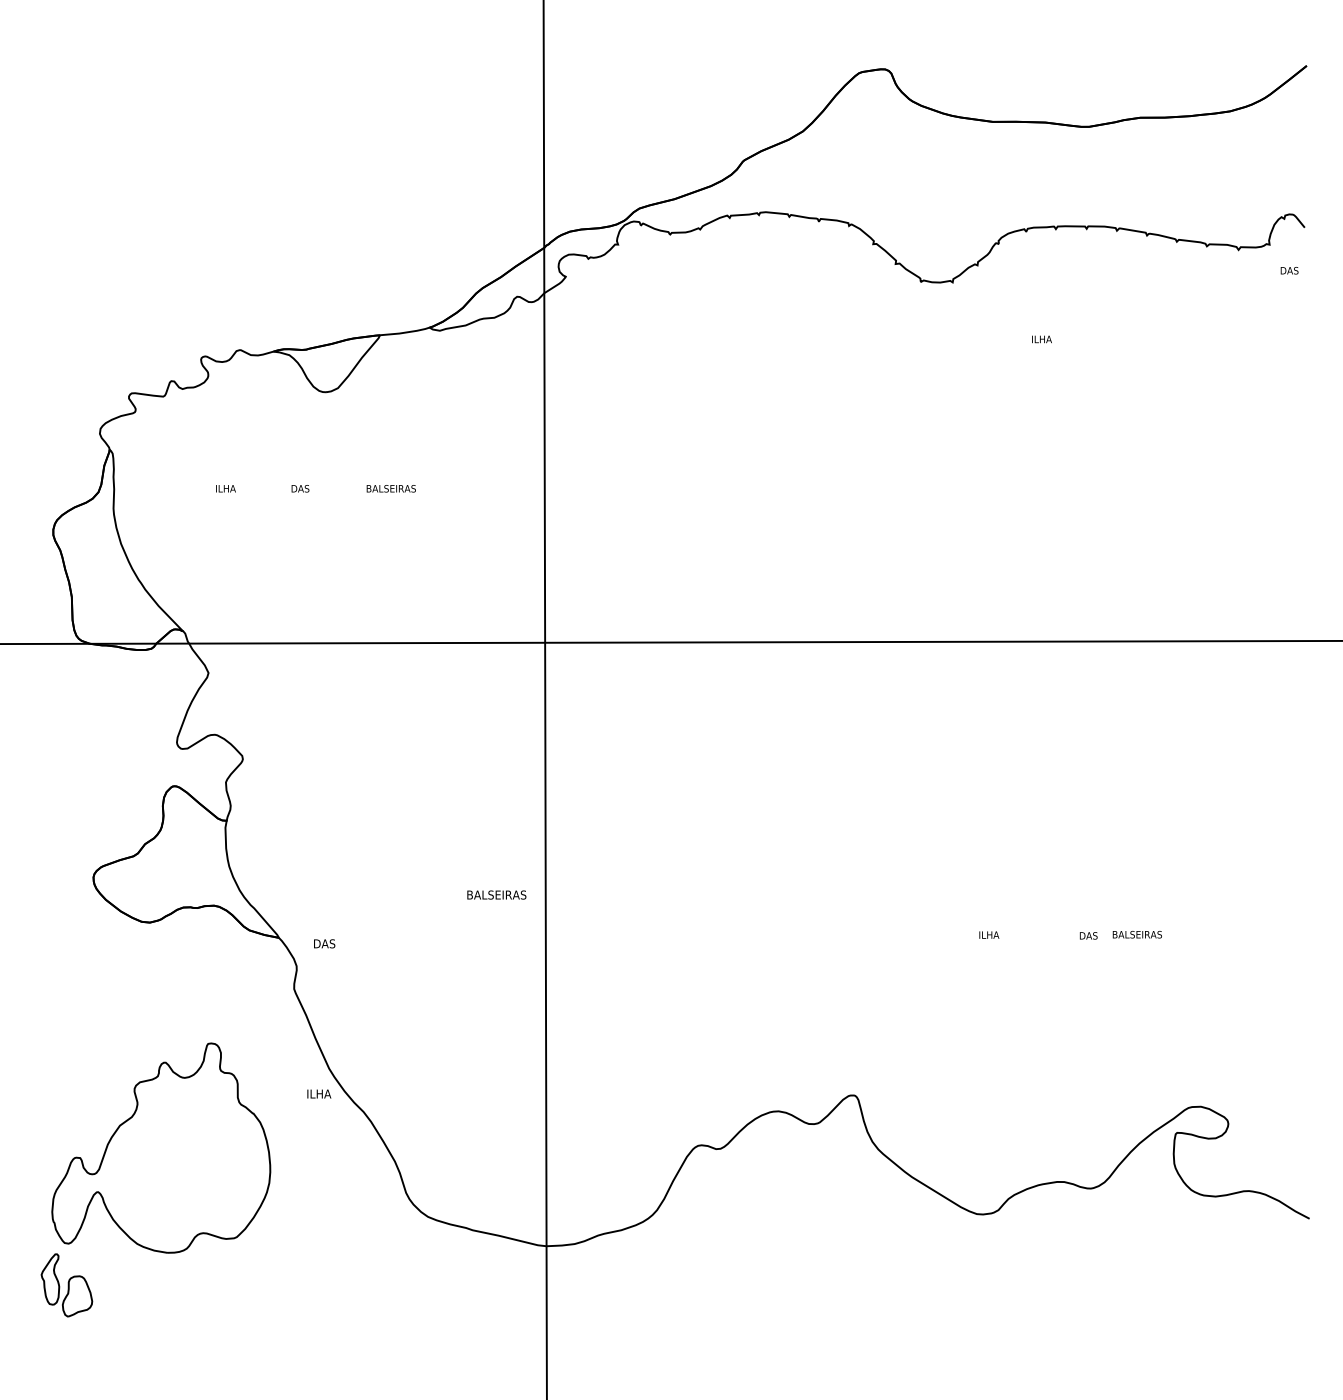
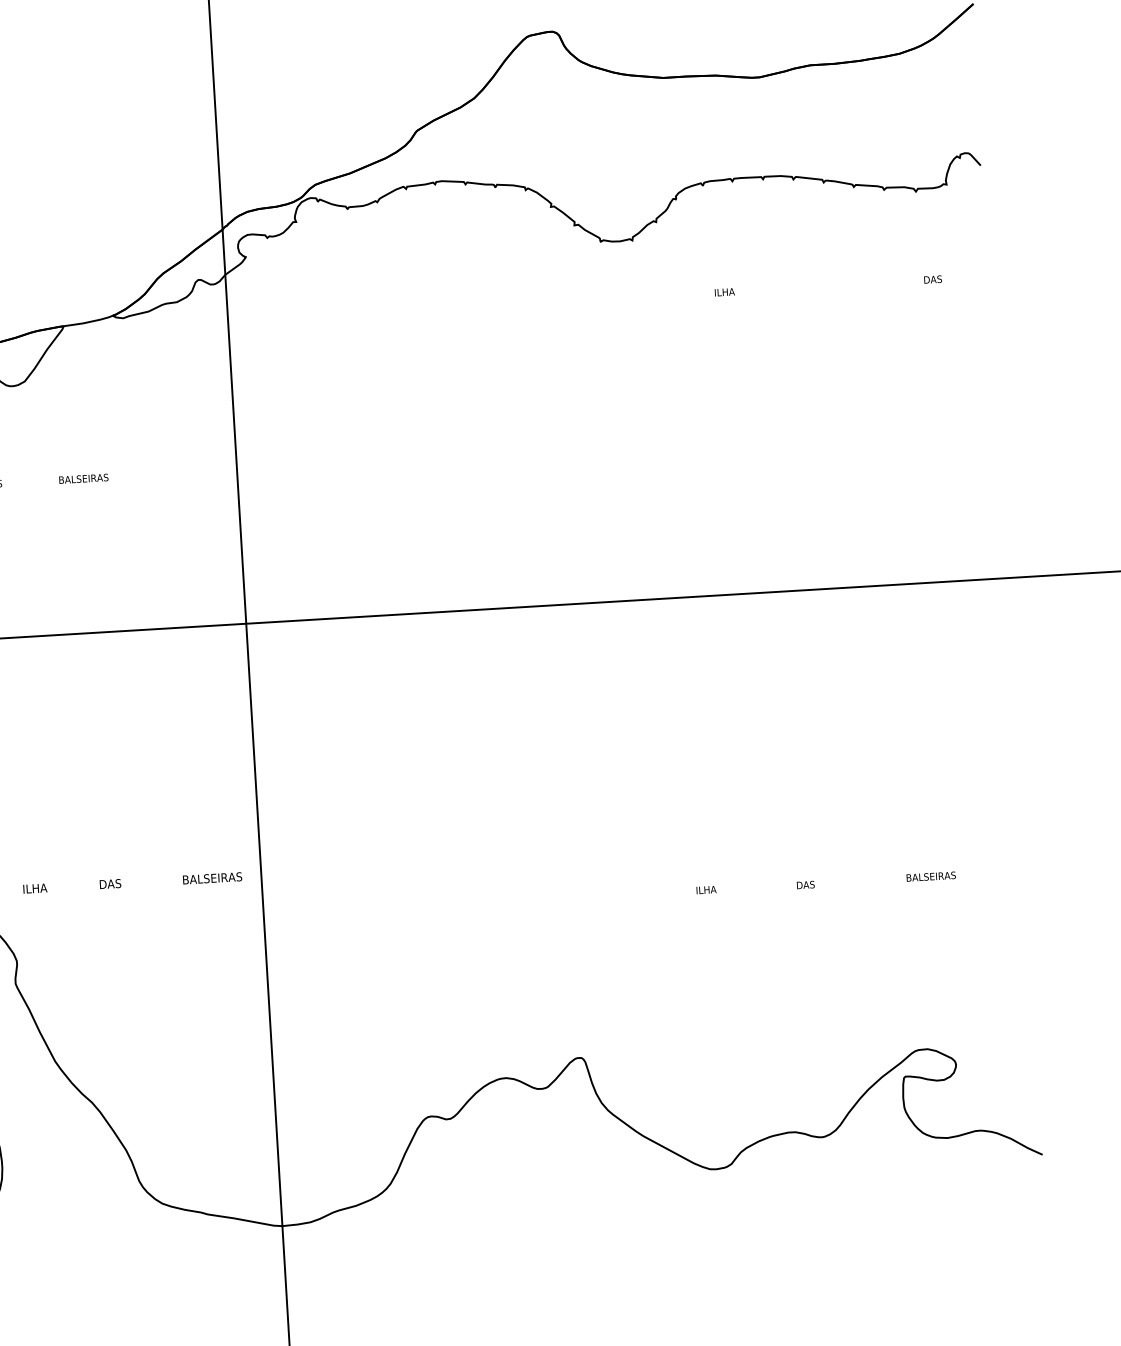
text: (1289, 270) -> (932, 279), moved
text: (1136, 934) -> (930, 876), moved
text: (324, 943) -> (110, 883), moved
text: (319, 1093) -> (35, 888), moved

